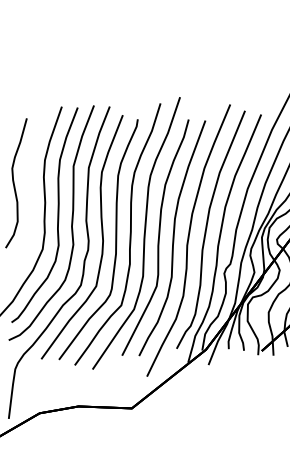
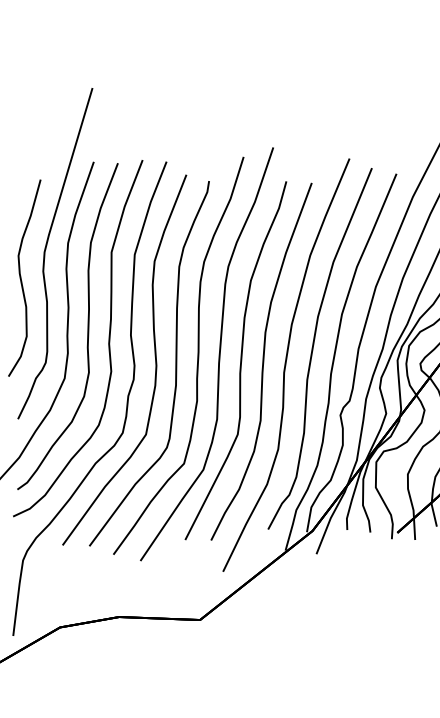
part: (36, 166) -> (55, 252), added

